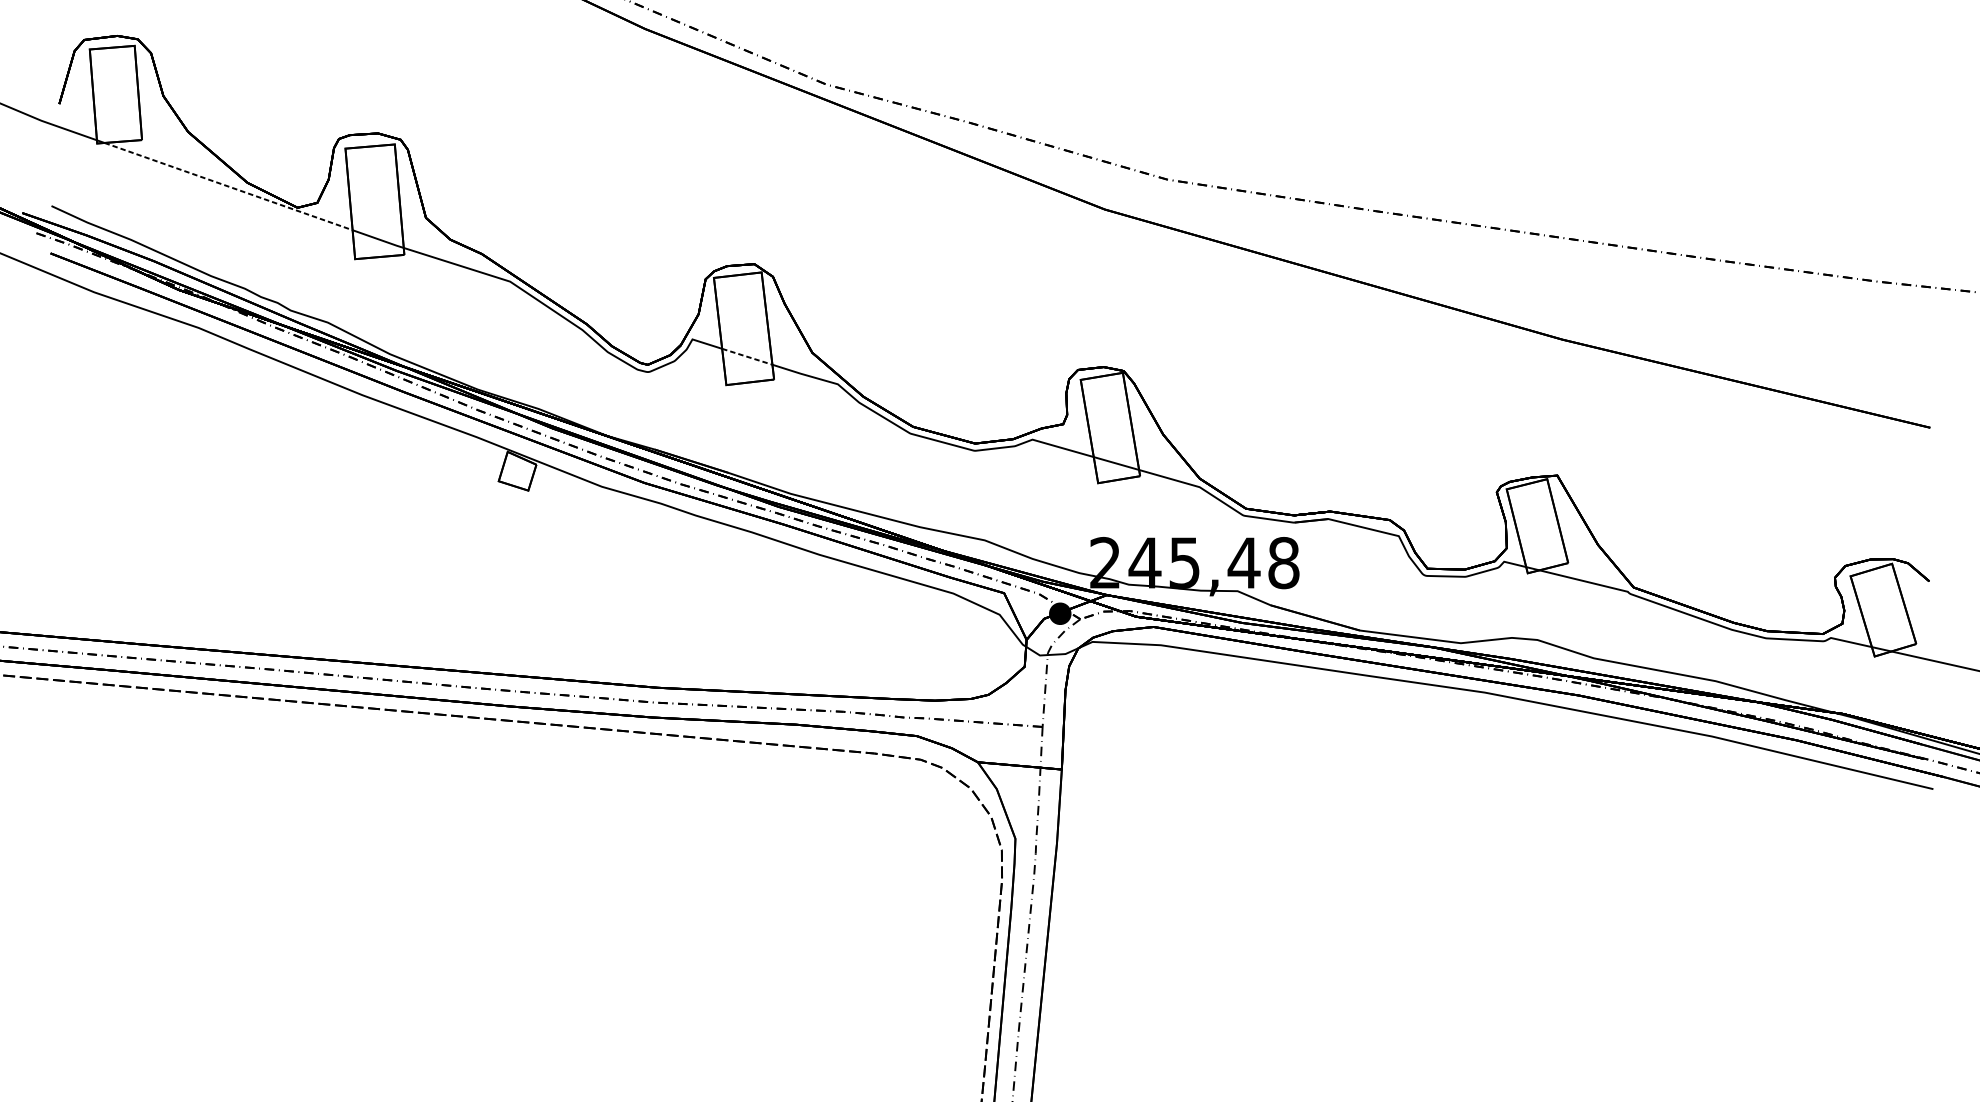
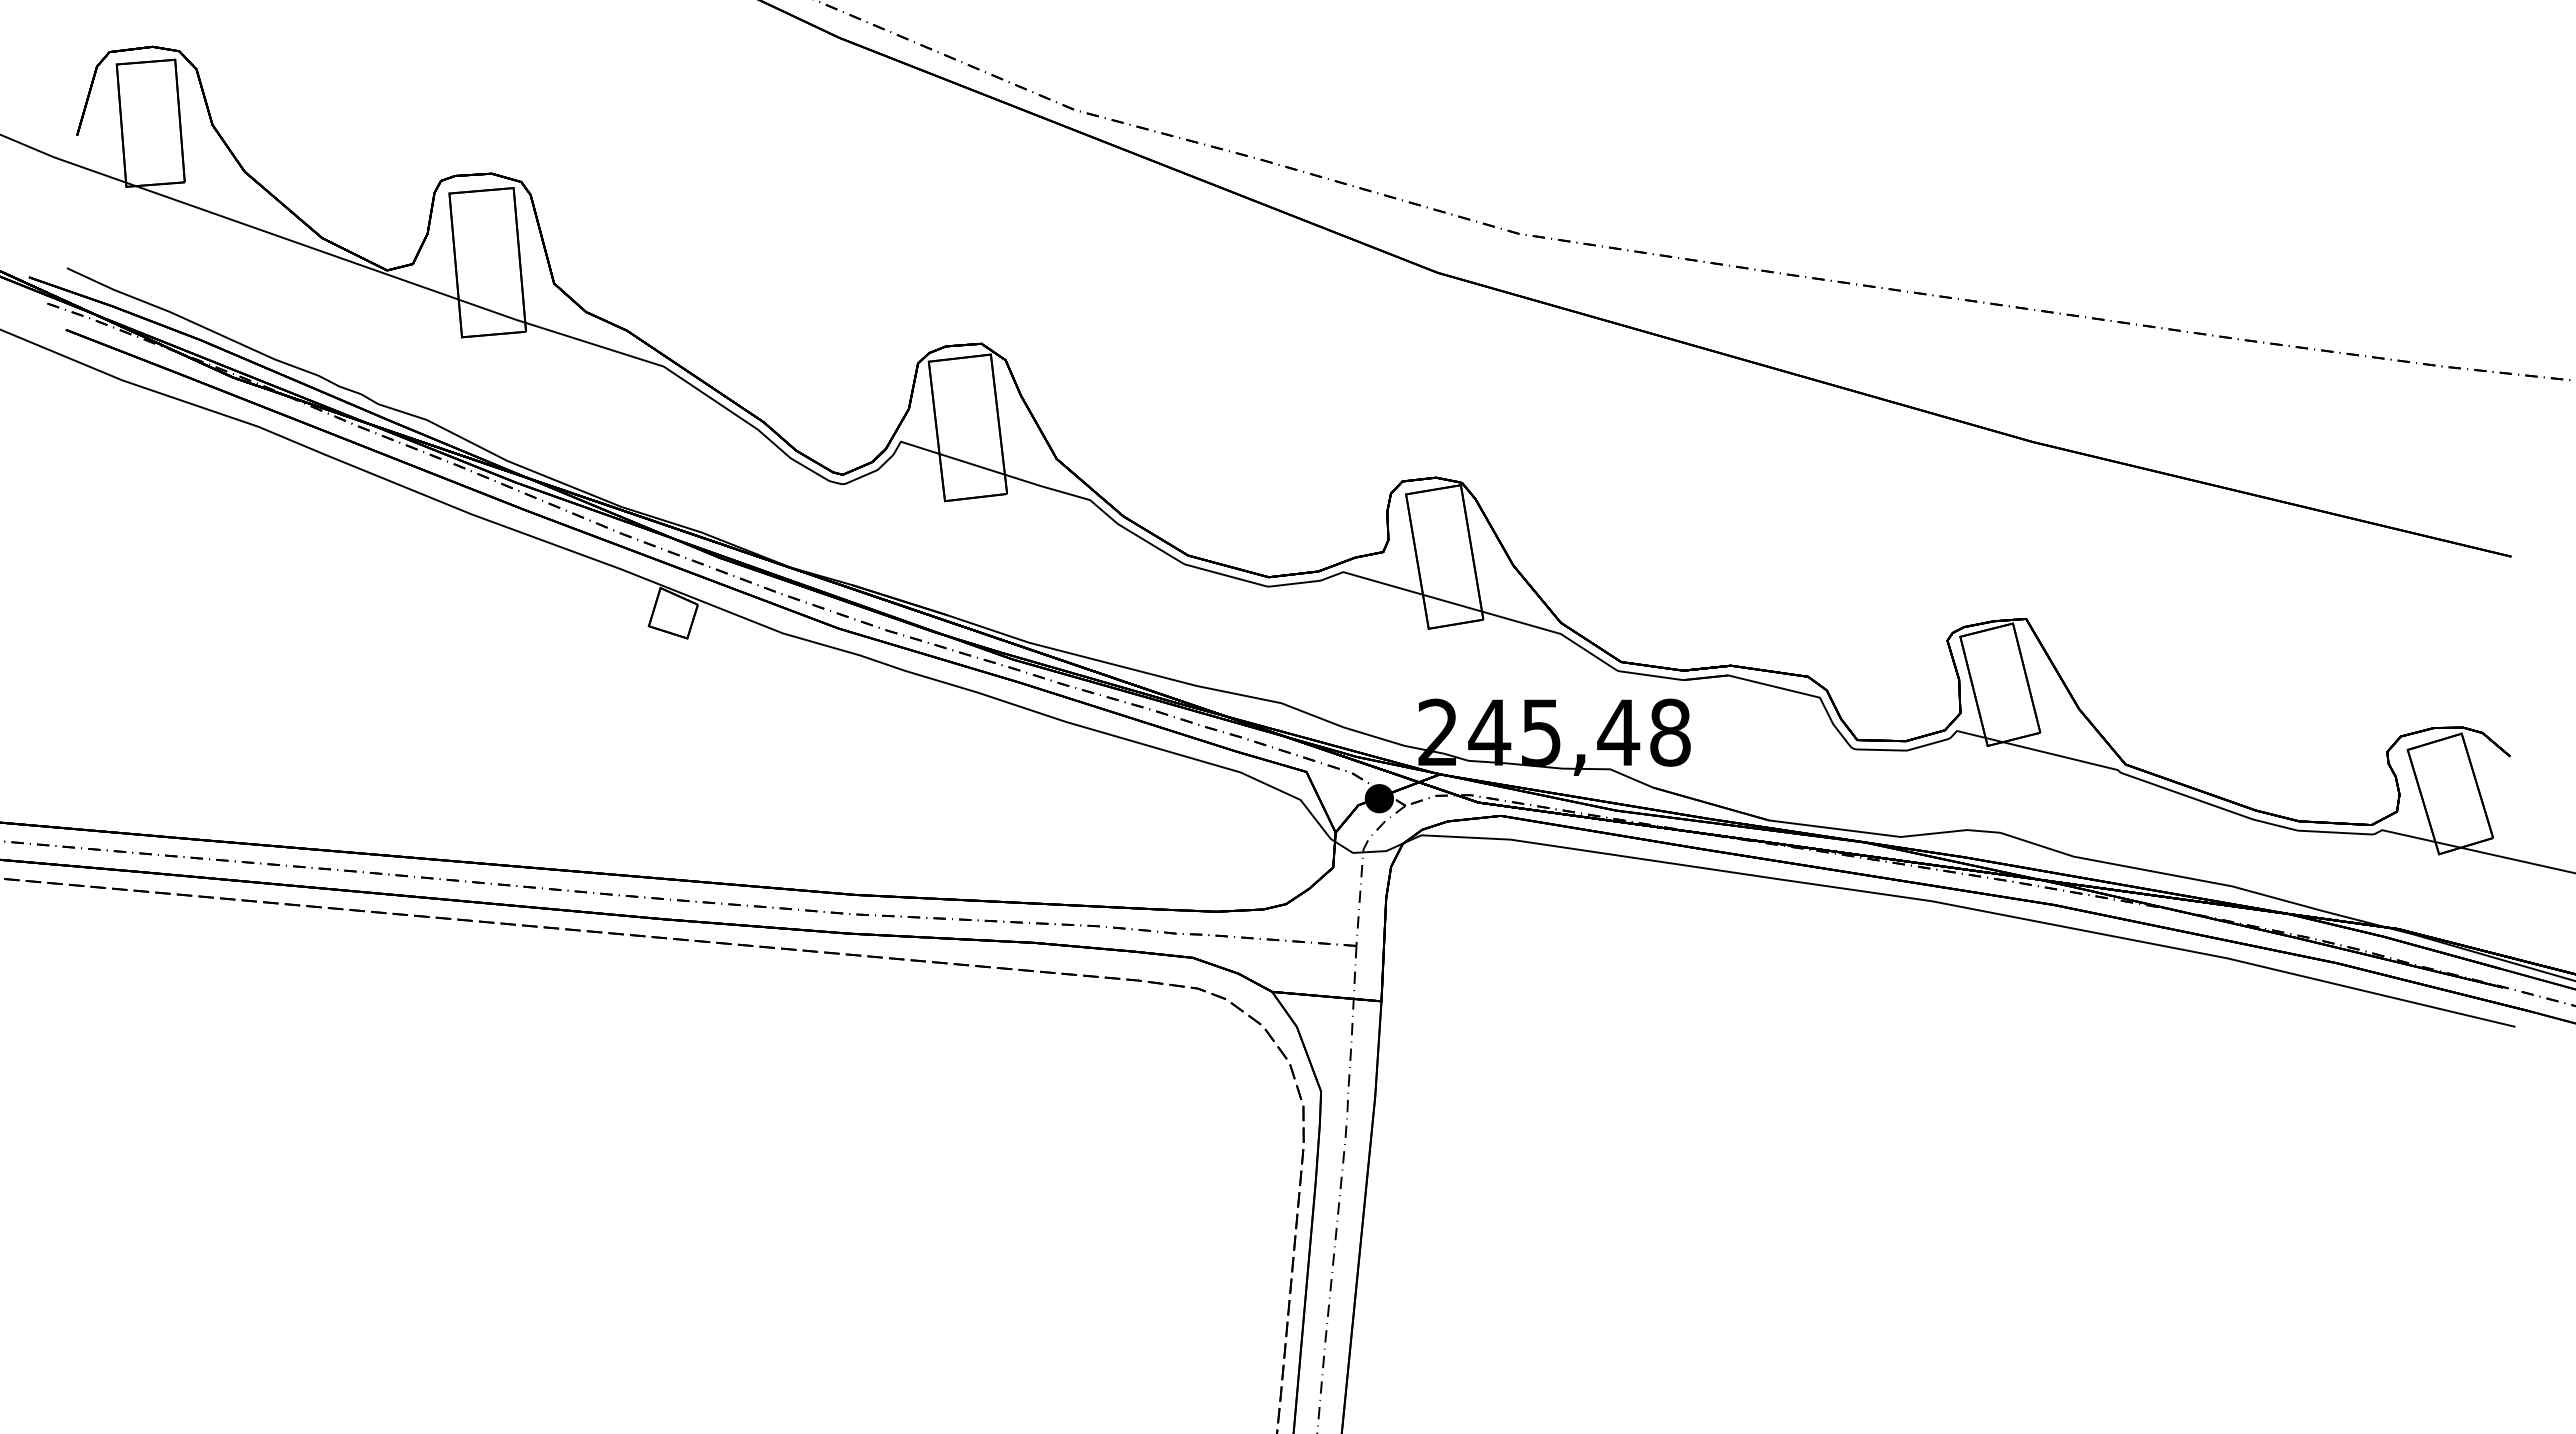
line: (228, 187) -> (297, 243), dashed -> solid
line: (747, 356) -> (972, 464), dashed -> solid

